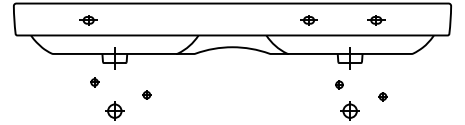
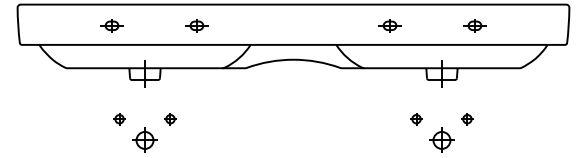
part: (155, 20) -> (196, 25), added
part: (94, 82) -> (119, 119), moved
part: (339, 85) -> (416, 119), moved
part: (146, 95) -> (170, 119), moved
part: (383, 96) -> (467, 119), moved

